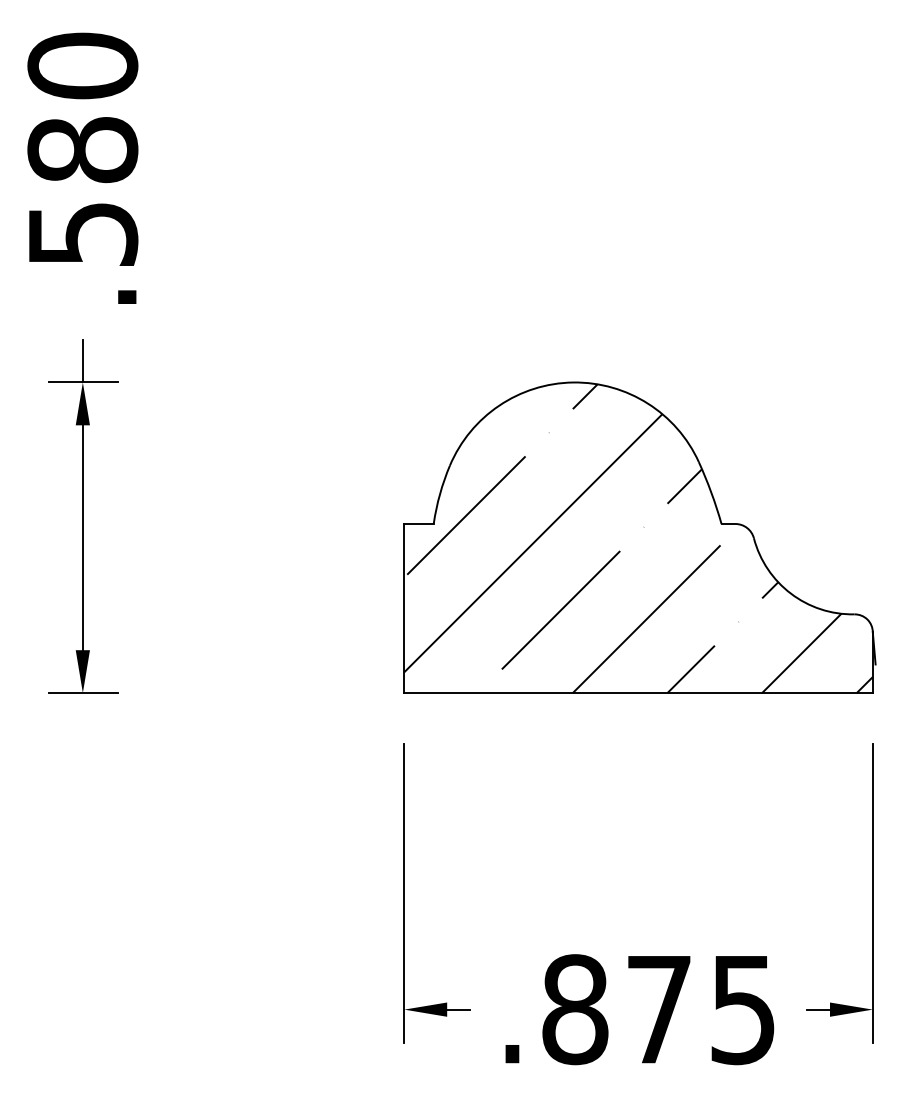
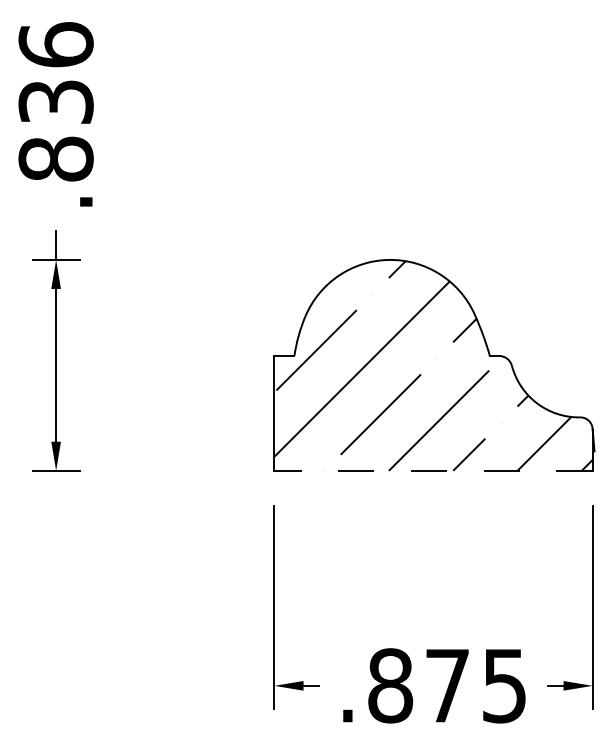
text: (81, 149) -> (55, 101), .580 -> .836
line: (638, 692) -> (433, 470), solid -> dashed

